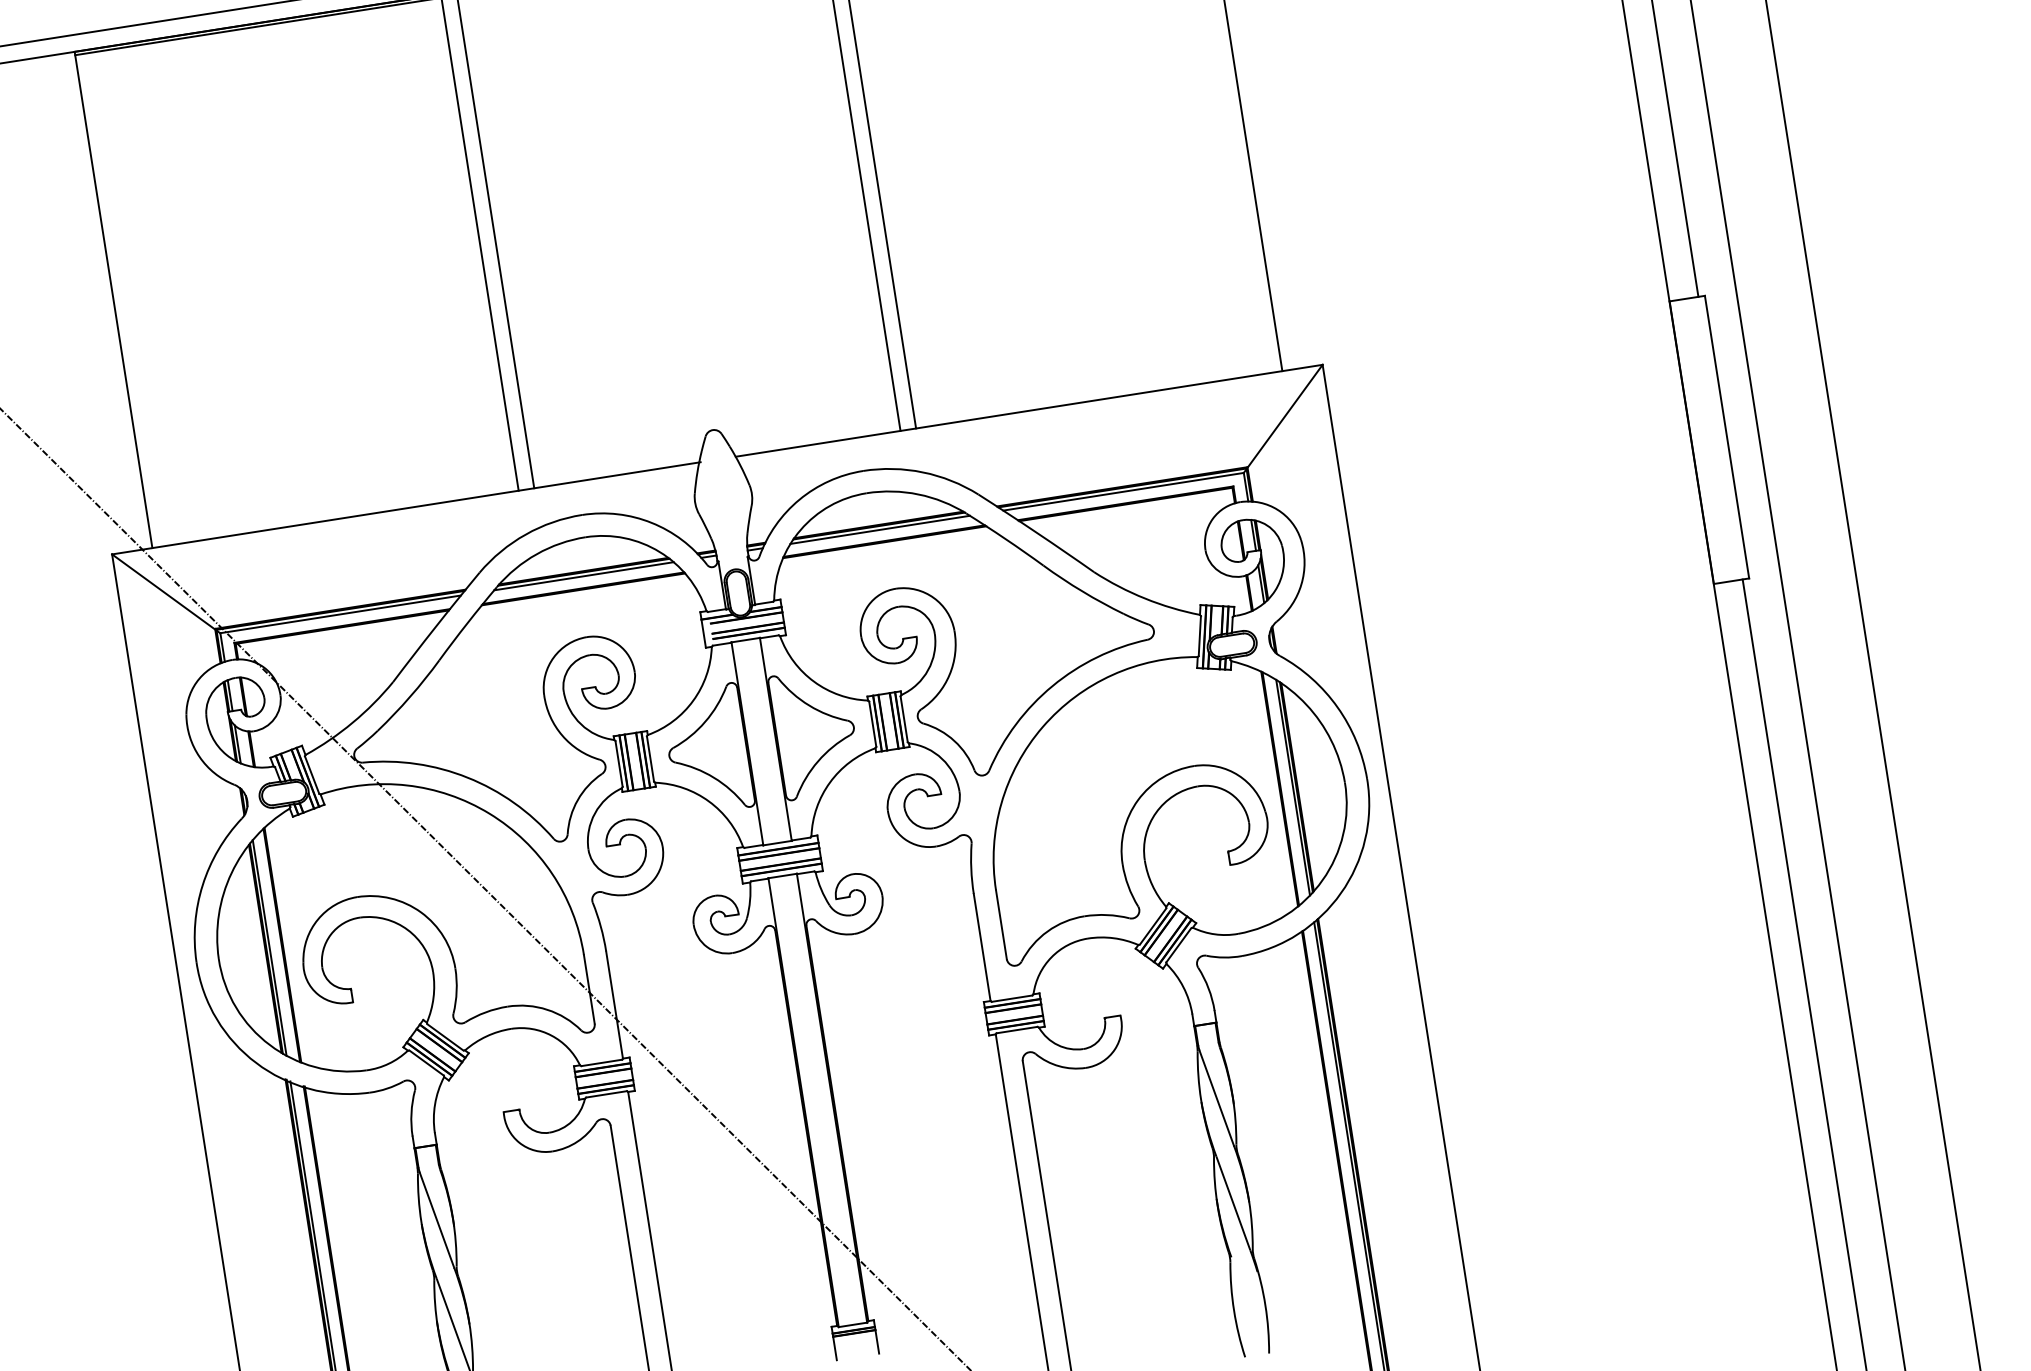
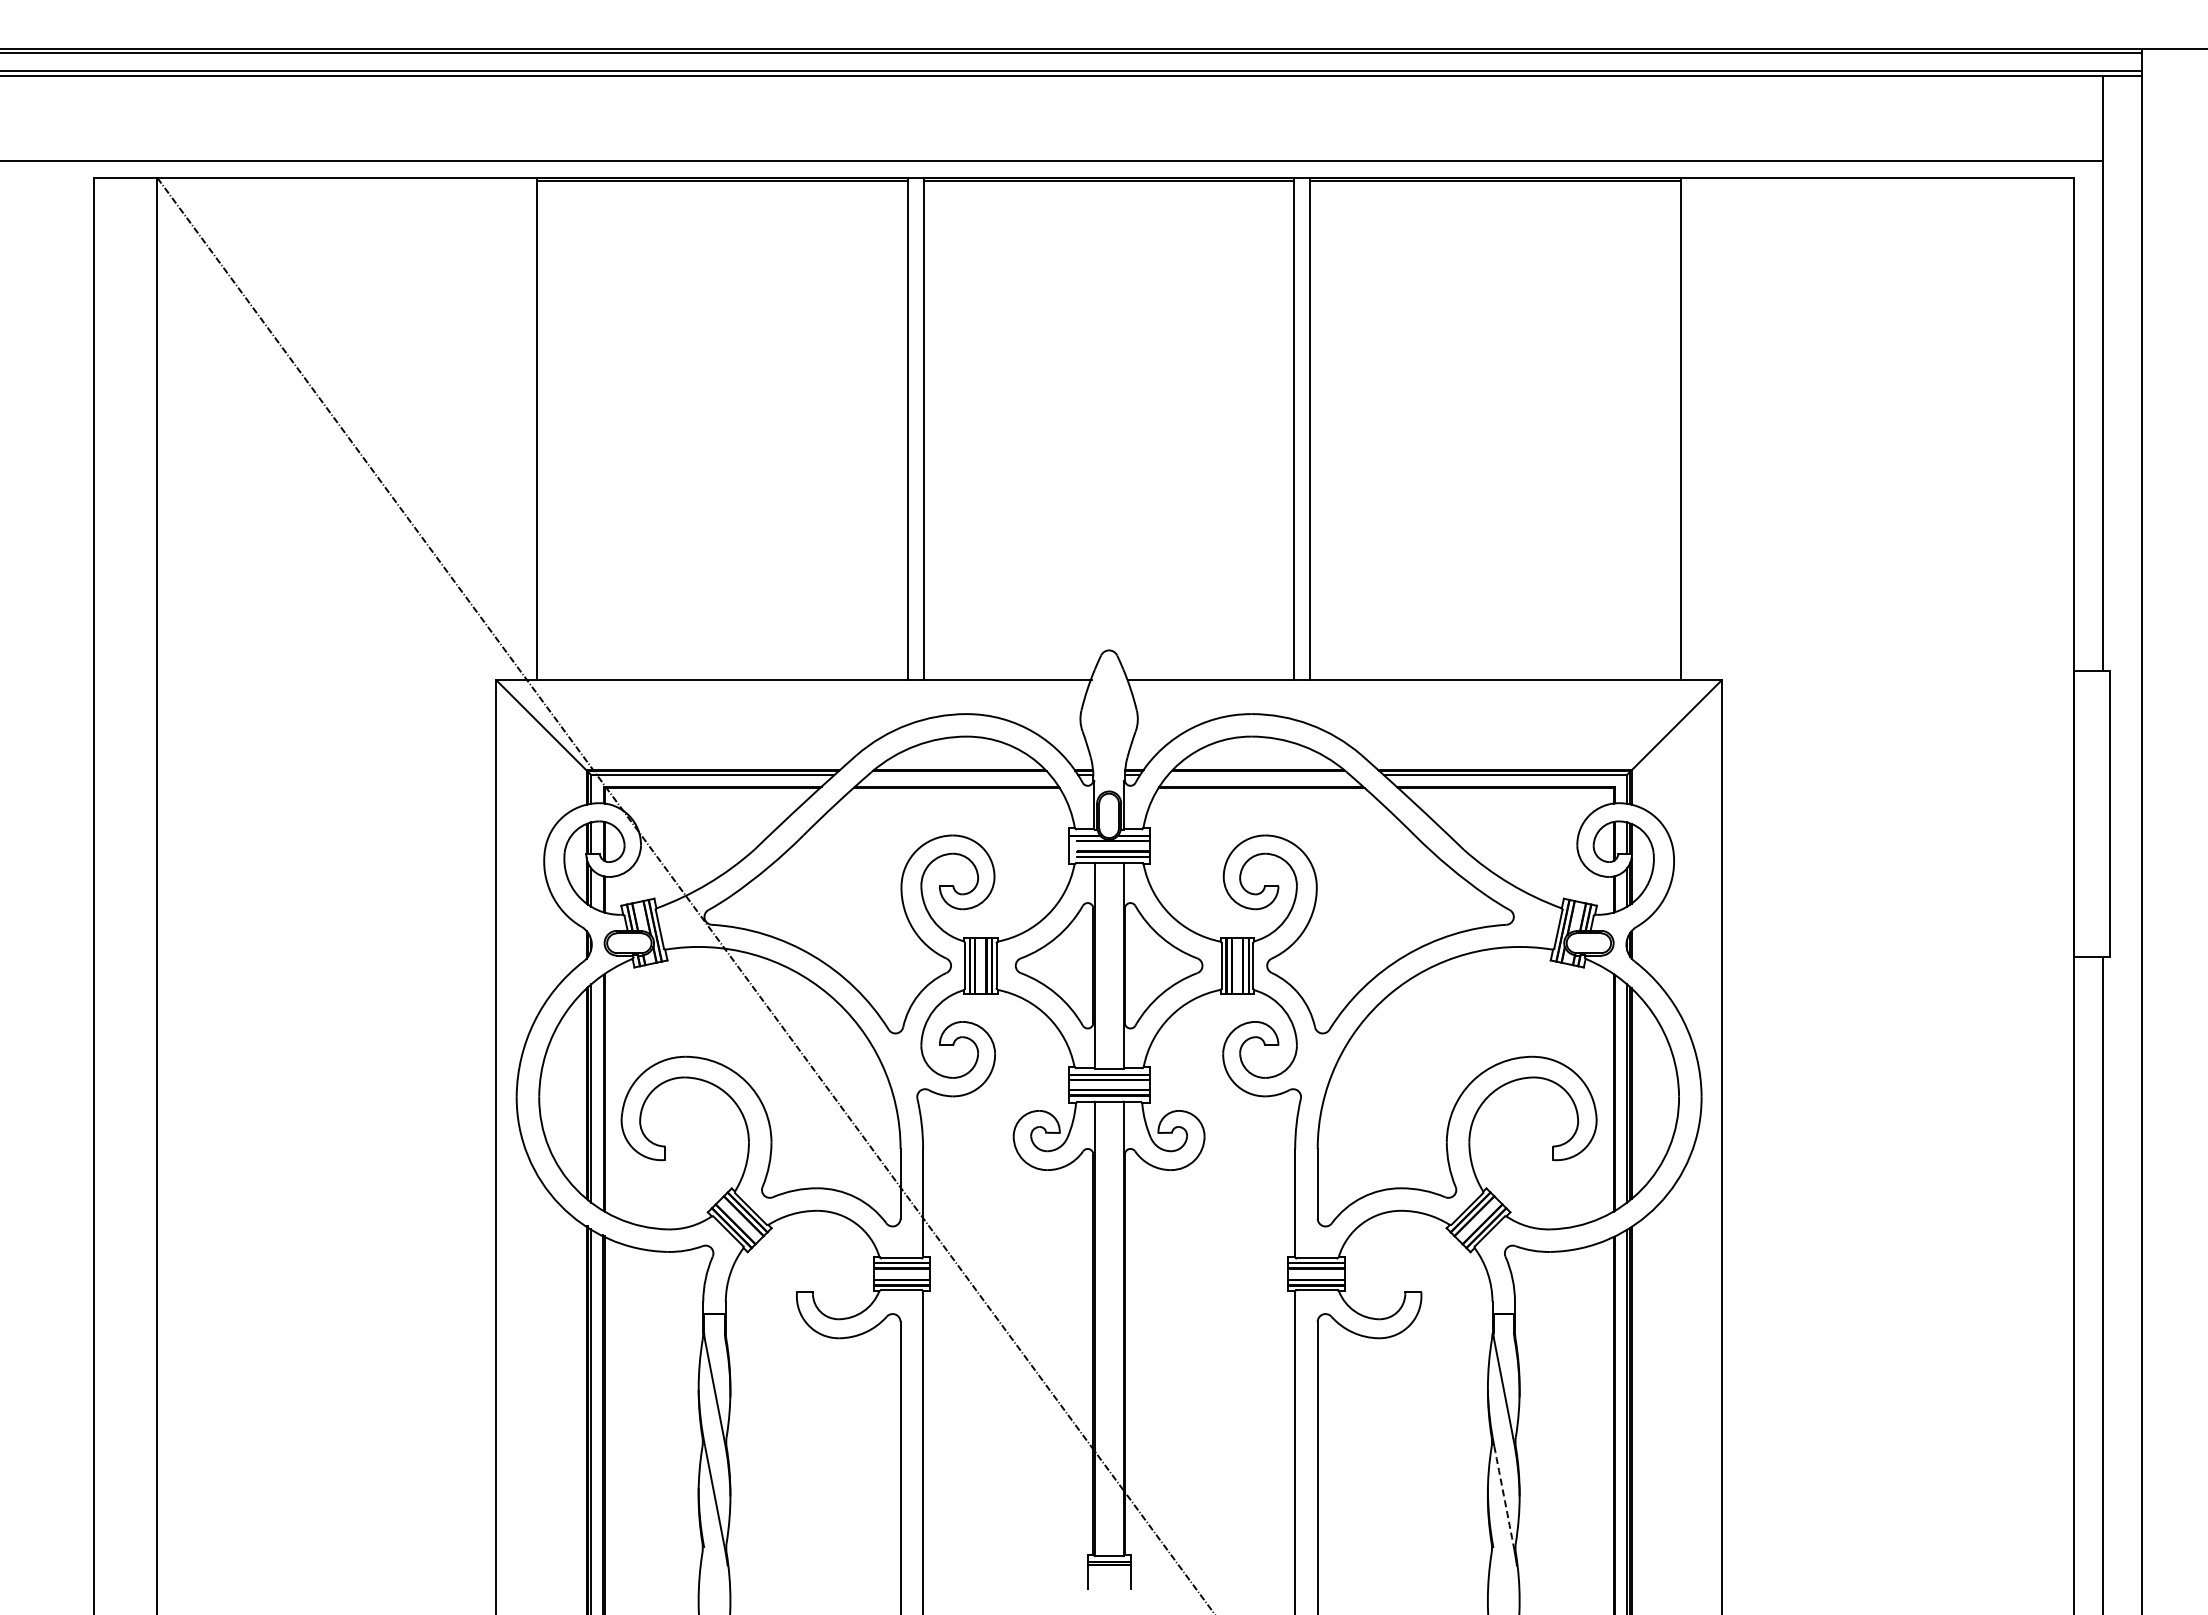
line: (879, 529) -> (1258, 774), removed
line: (584, 575) -> (959, 774), removed
arc: (1233, 1203) -> (1503, 1495), solid -> dashed

